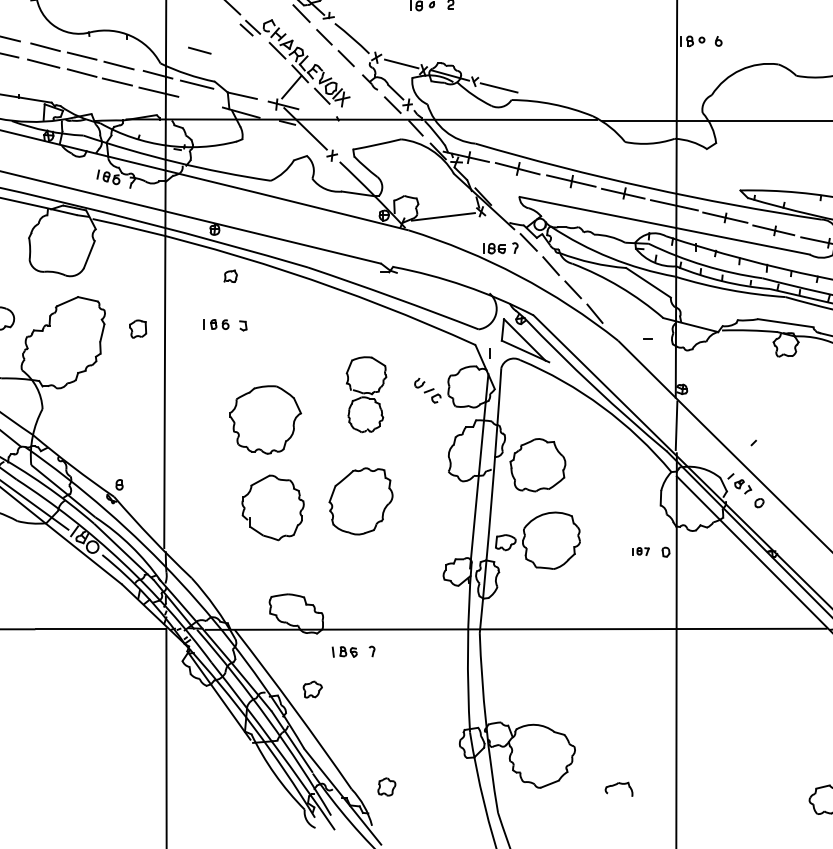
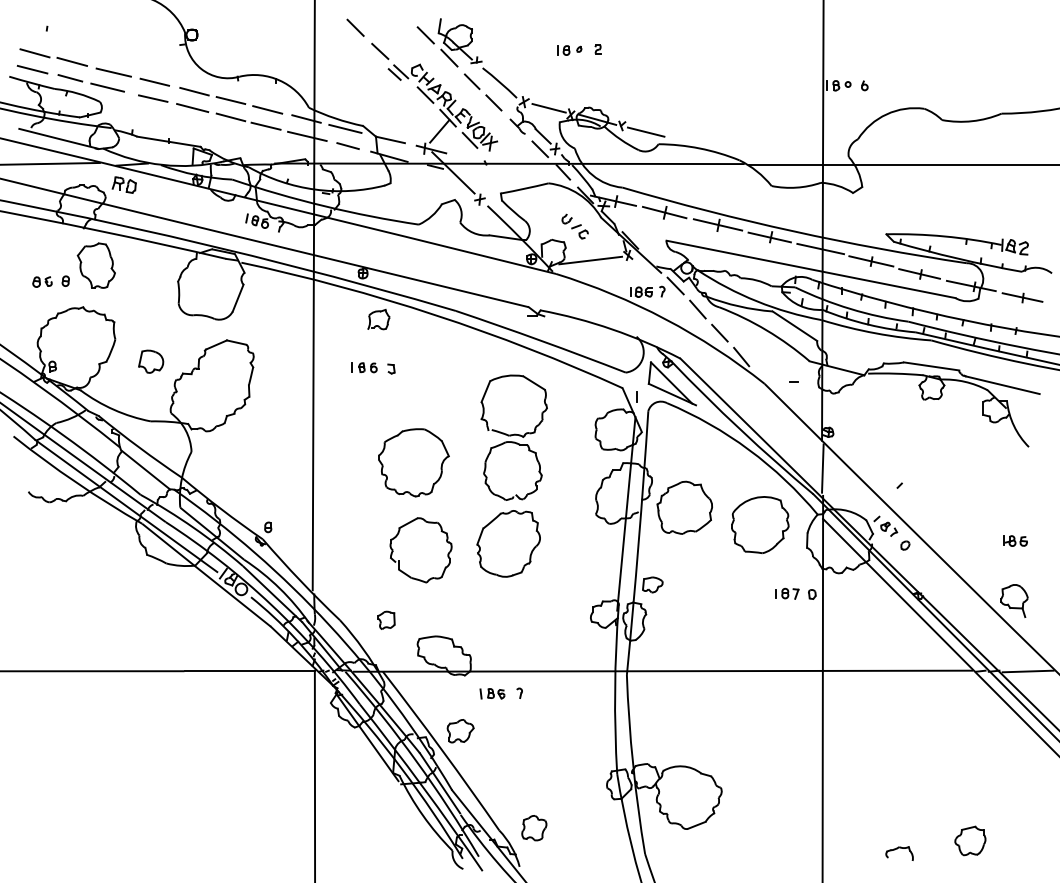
line: (199, 50) -> (347, 145), moved
part: (230, 276) -> (378, 319), size x1.67
part: (137, 328) -> (386, 619), moved
part: (427, 390) -> (574, 226), moved
part: (365, 394) -> (513, 437), size x1.67
part: (551, 541) -> (760, 525), moved
part: (641, 551) -> (787, 593), size x1.43
part: (312, 689) -> (460, 731), size x1.43
part: (386, 787) -> (534, 828), size x1.43
part: (618, 789) -> (899, 853), moved

